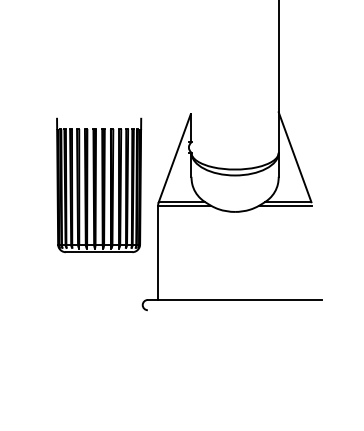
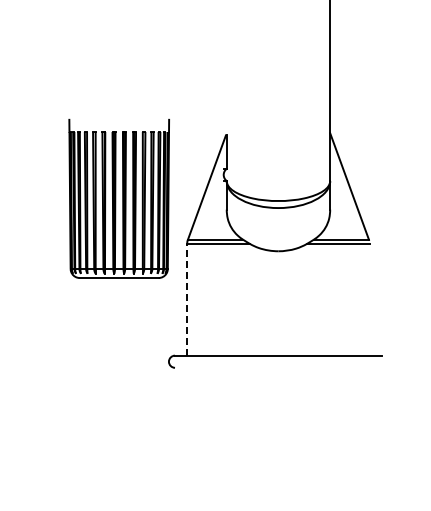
part: (98, 185) -> (118, 198), moved
line: (158, 252) -> (187, 299), solid -> dashed

